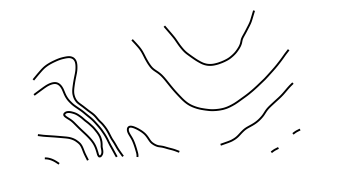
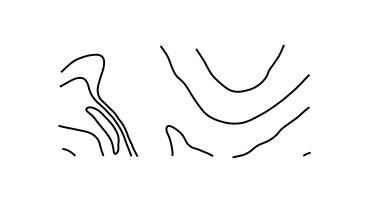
curve: (220, 61) -> (245, 89), moved
curve: (151, 140) -> (187, 141), moved
curve: (274, 150) -> (283, 169), removed

